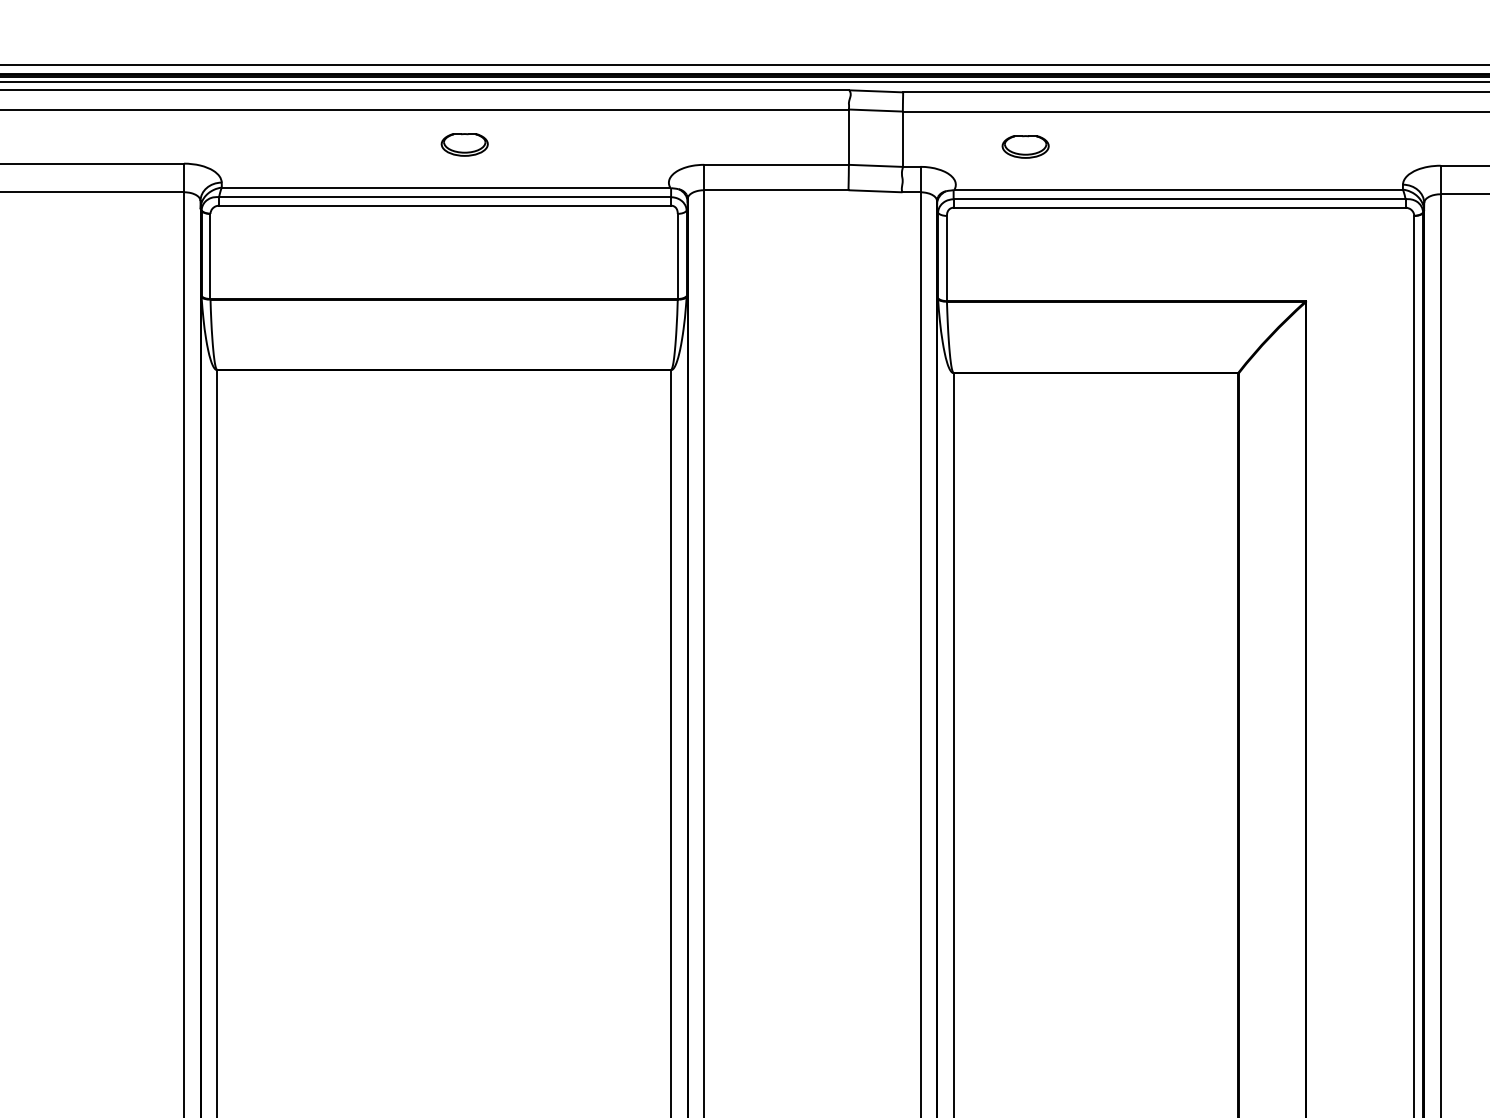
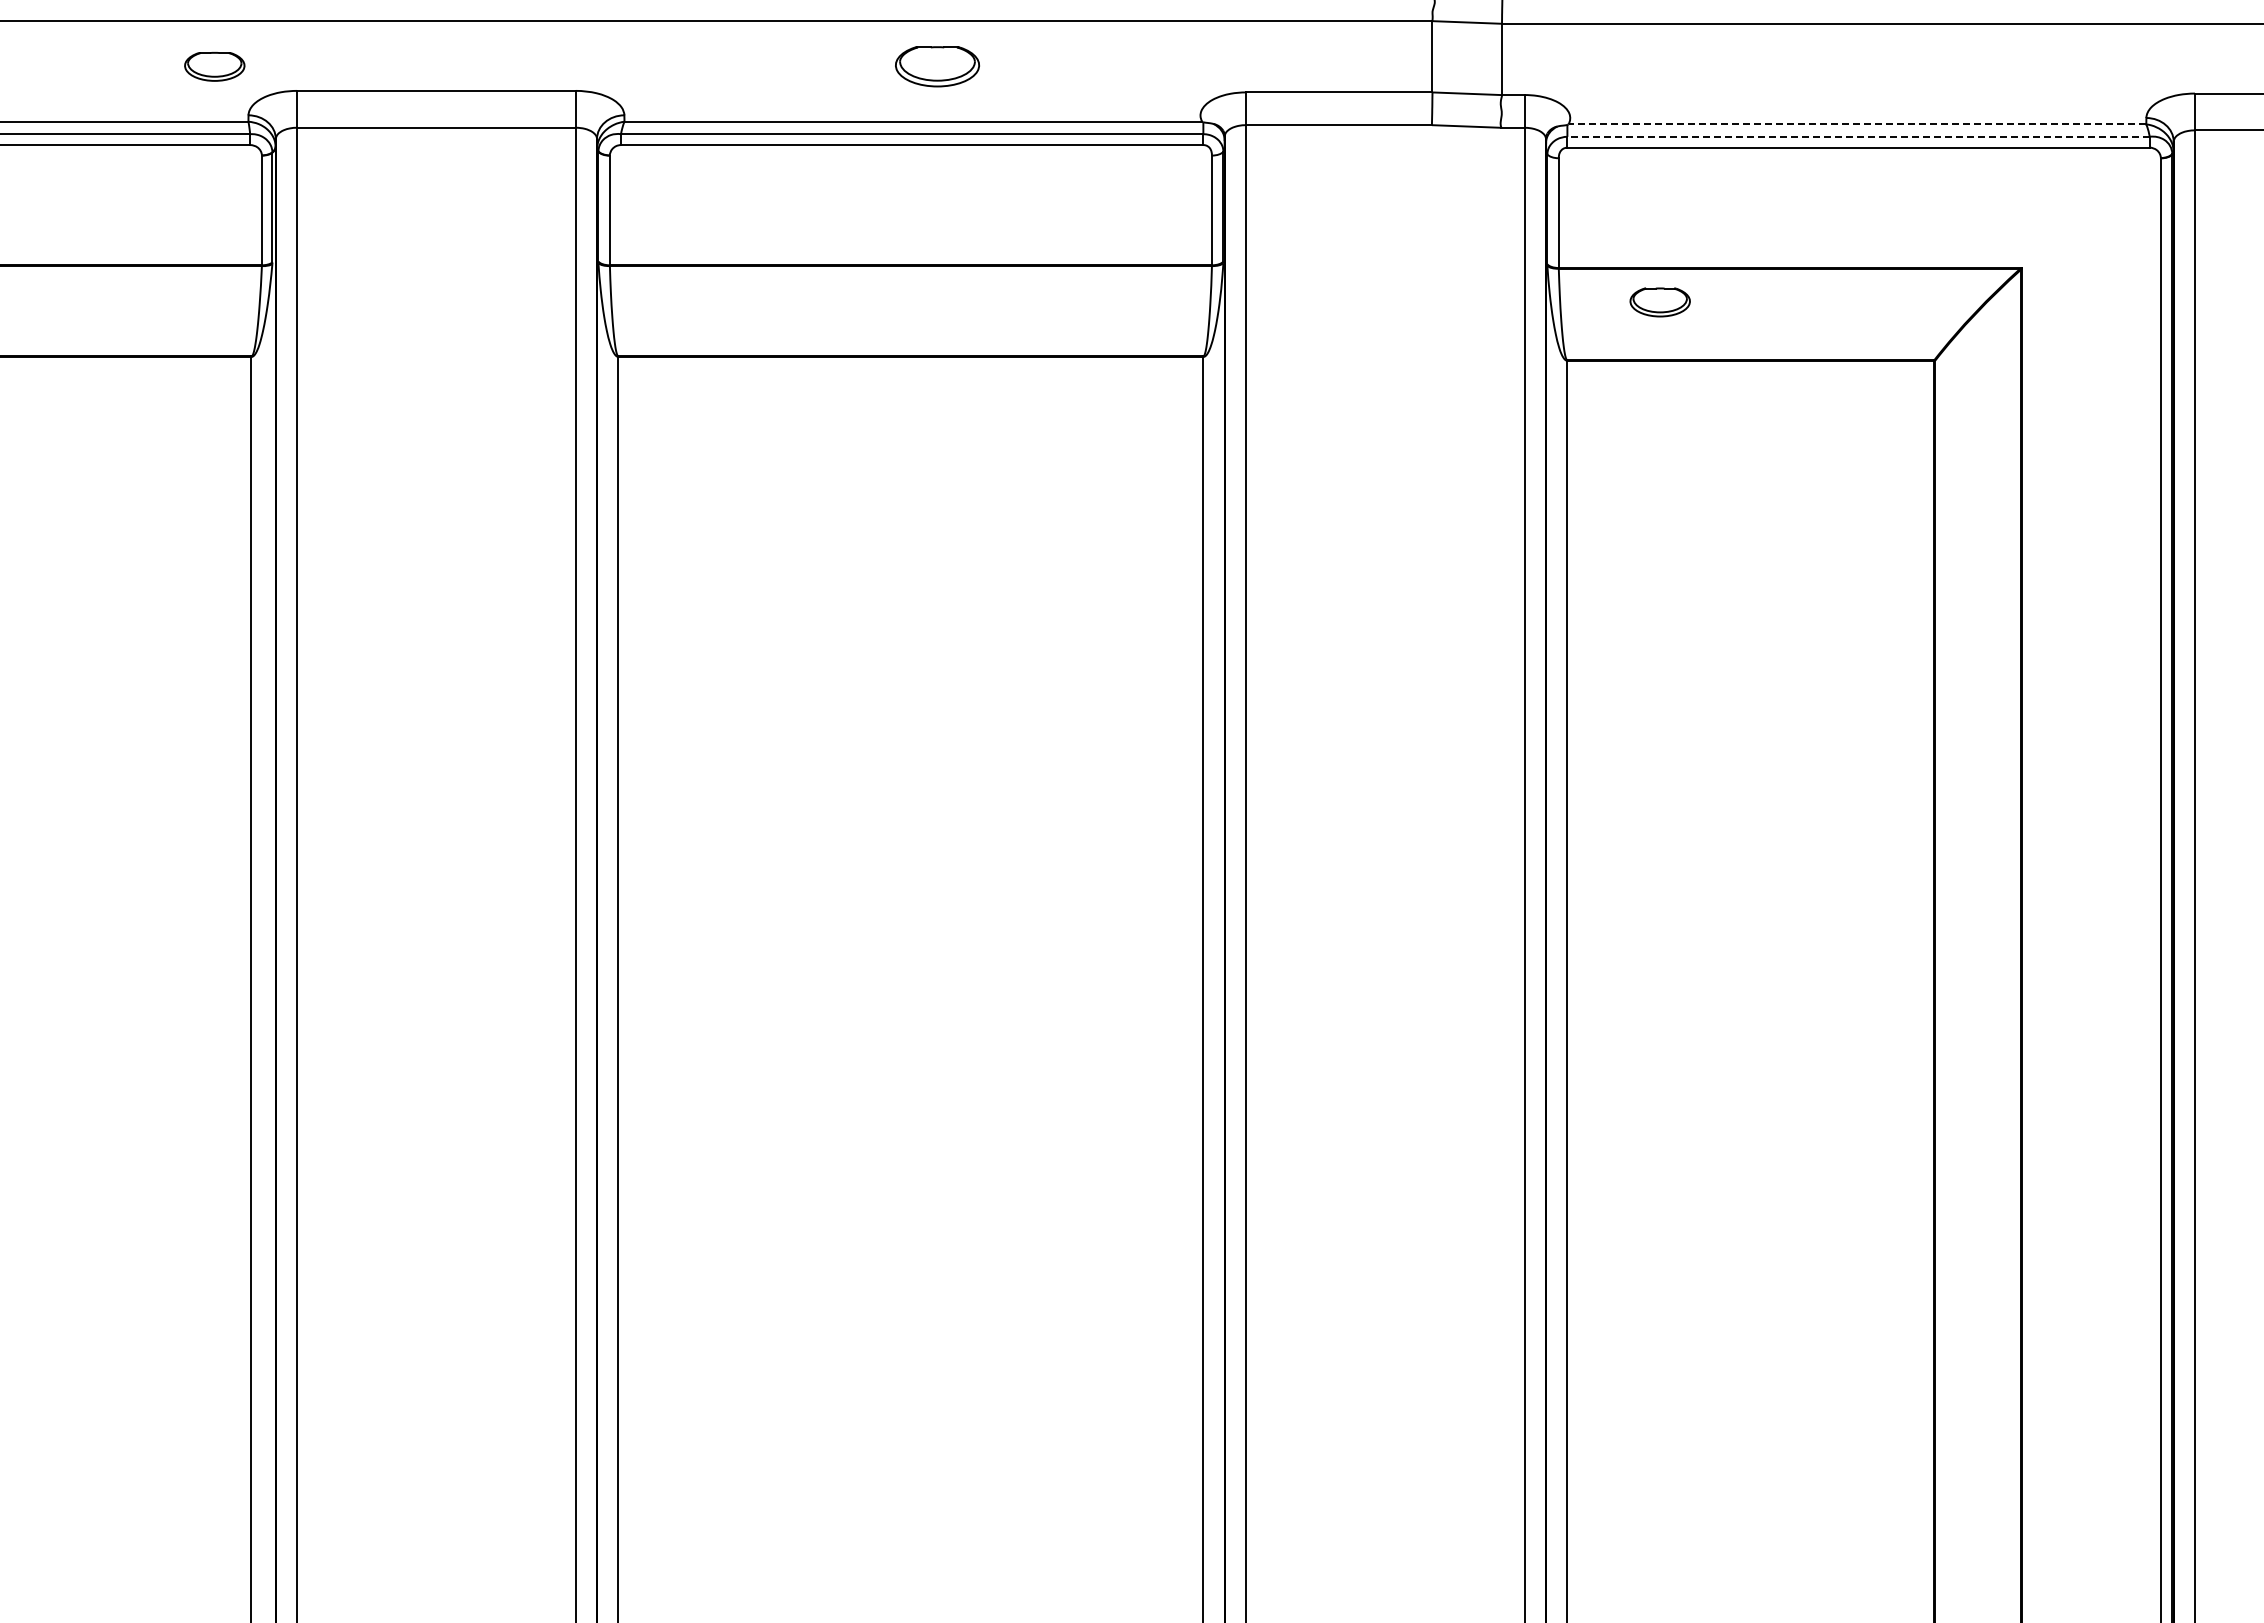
part: (464, 144) -> (937, 66), size x1.4
part: (1025, 147) -> (1659, 302), moved
line: (1178, 189) -> (1857, 124), solid -> dashed
line: (1179, 199) -> (1858, 136), solid -> dashed

